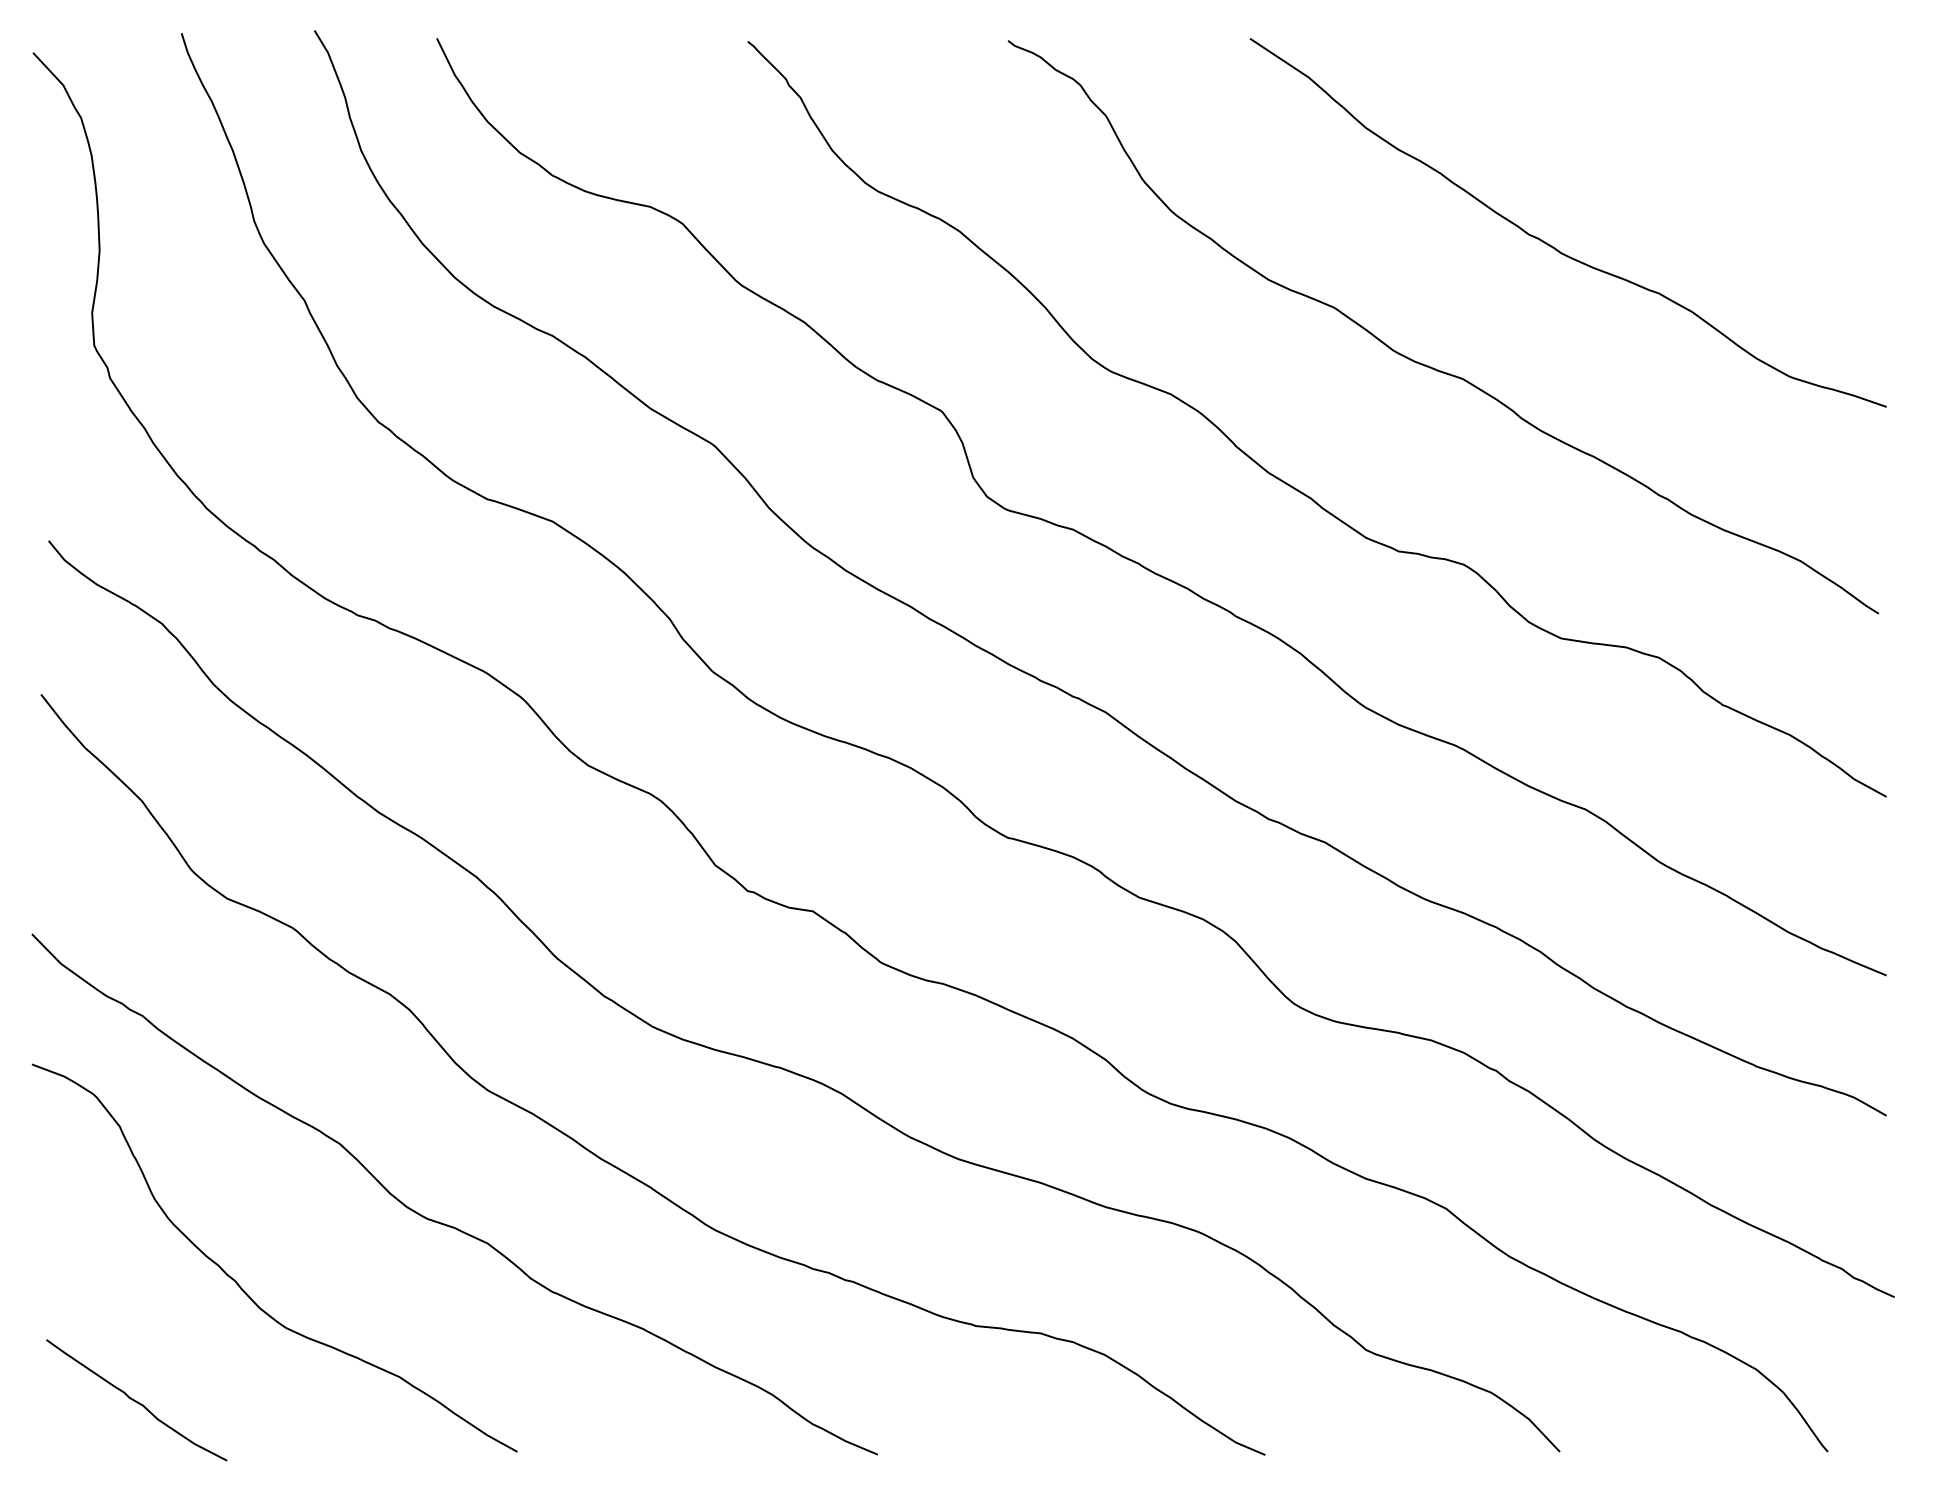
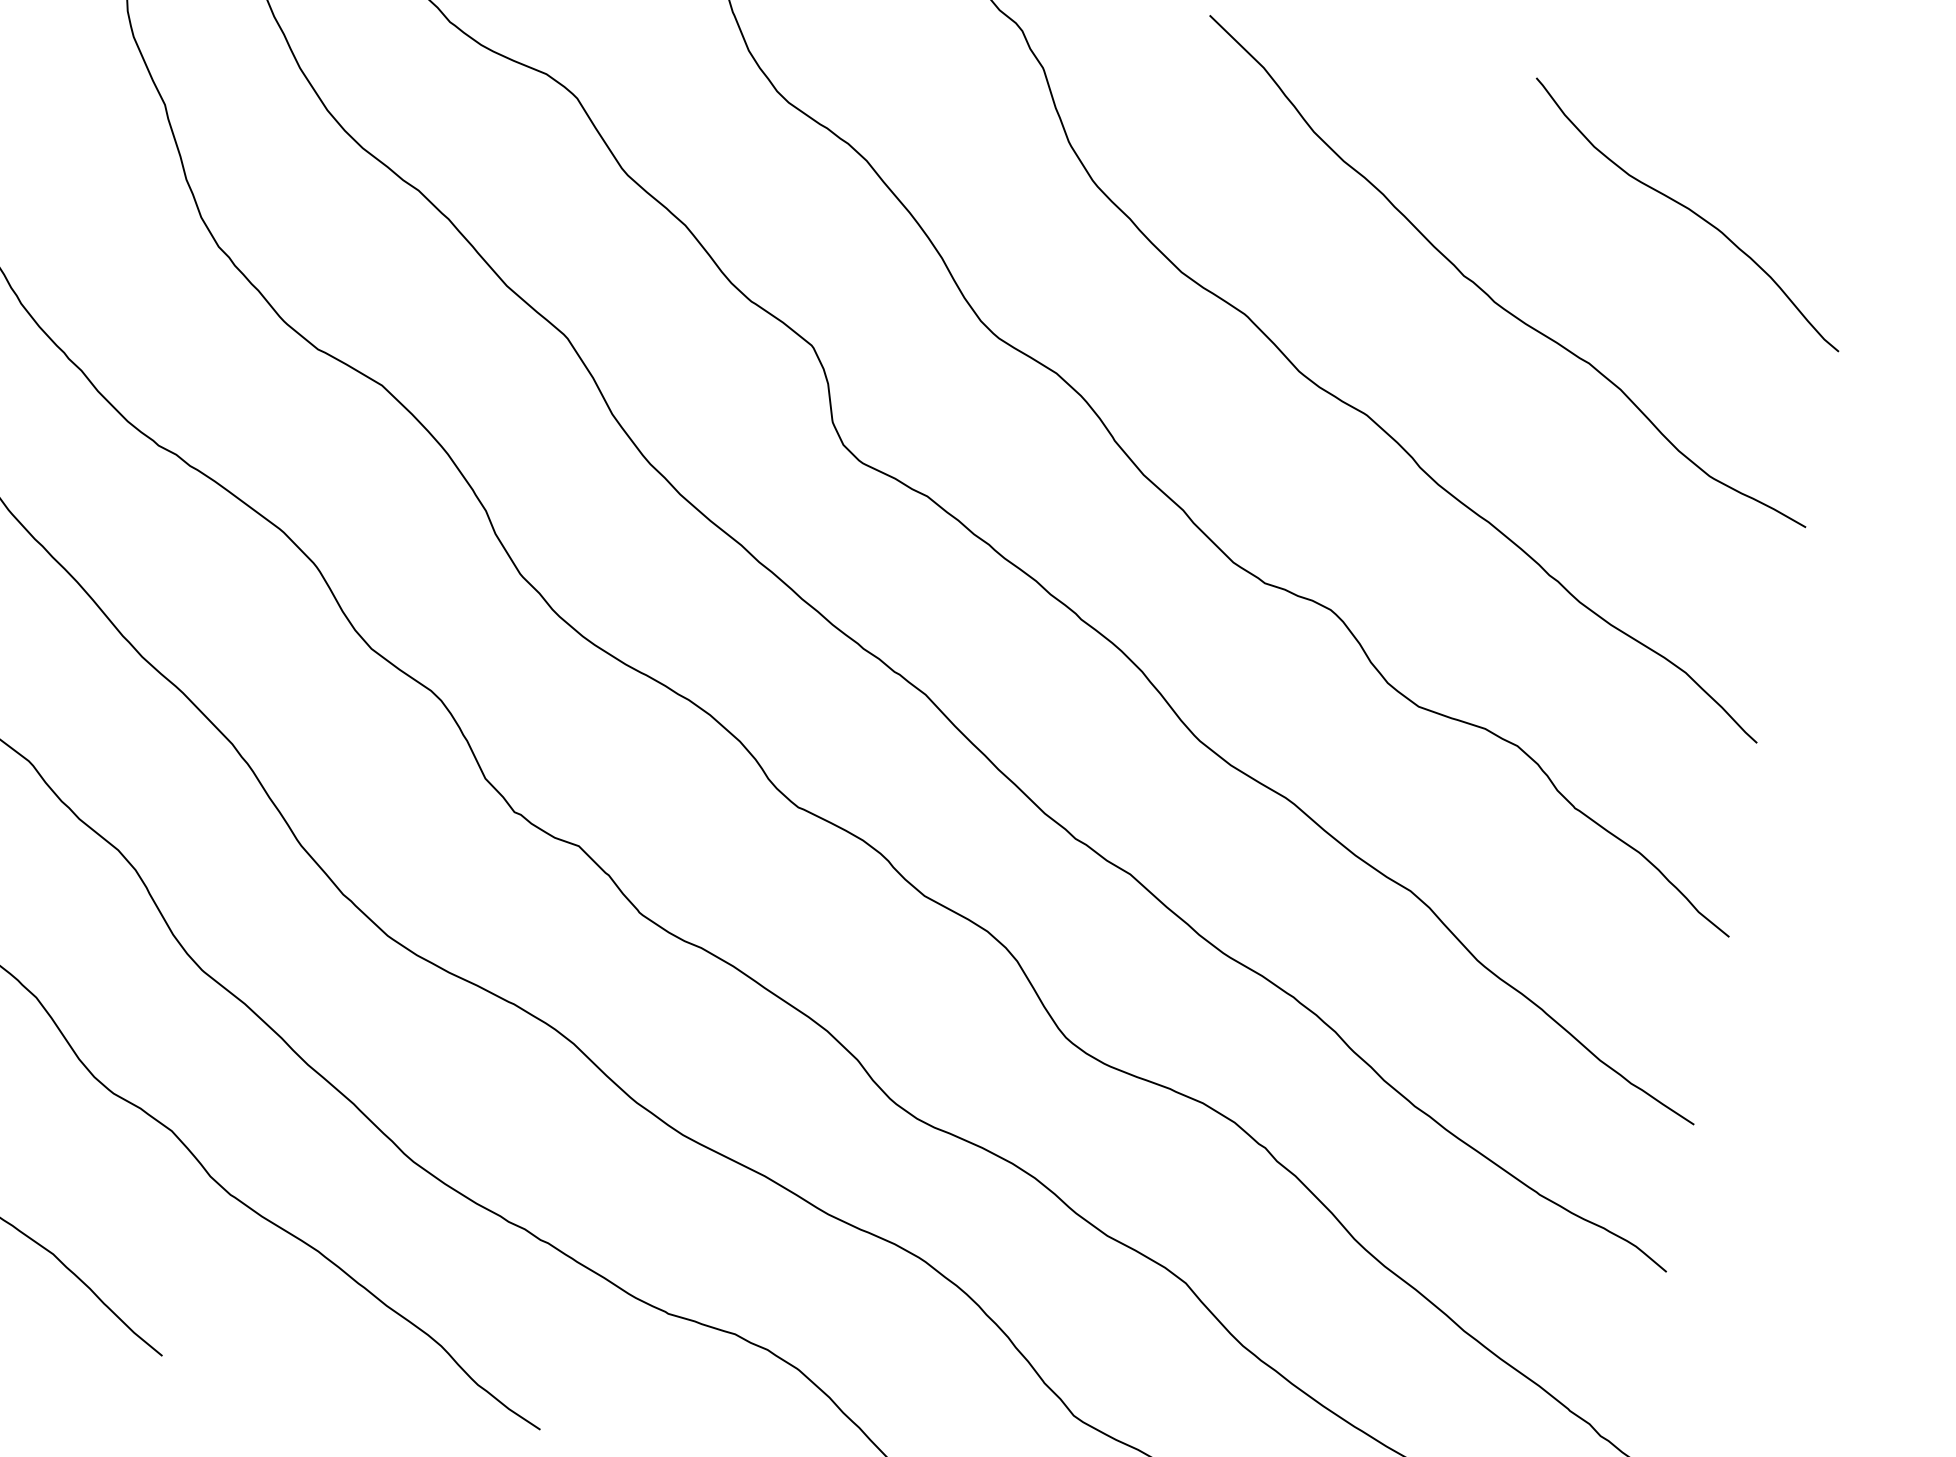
curve: (1724, 135) -> (1689, 210), added

